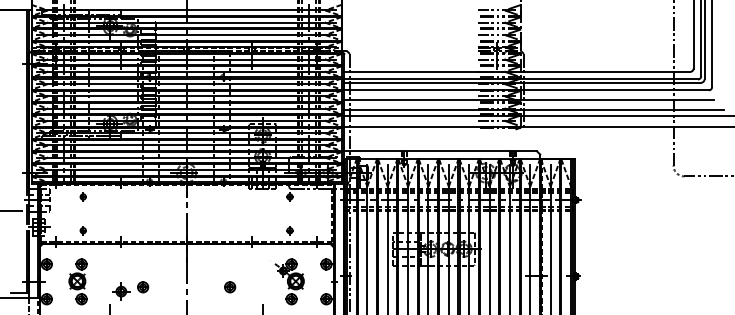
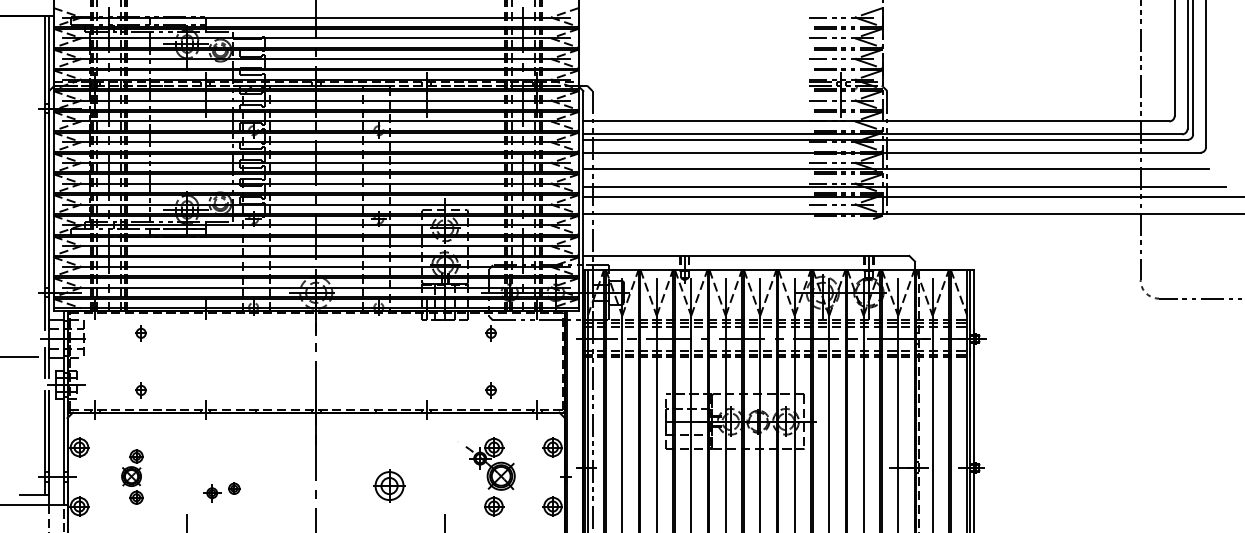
part: (77, 281) -> (131, 476), size x0.7
part: (230, 287) -> (390, 486), size x1.6
part: (130, 290) -> (221, 491), size x0.6

